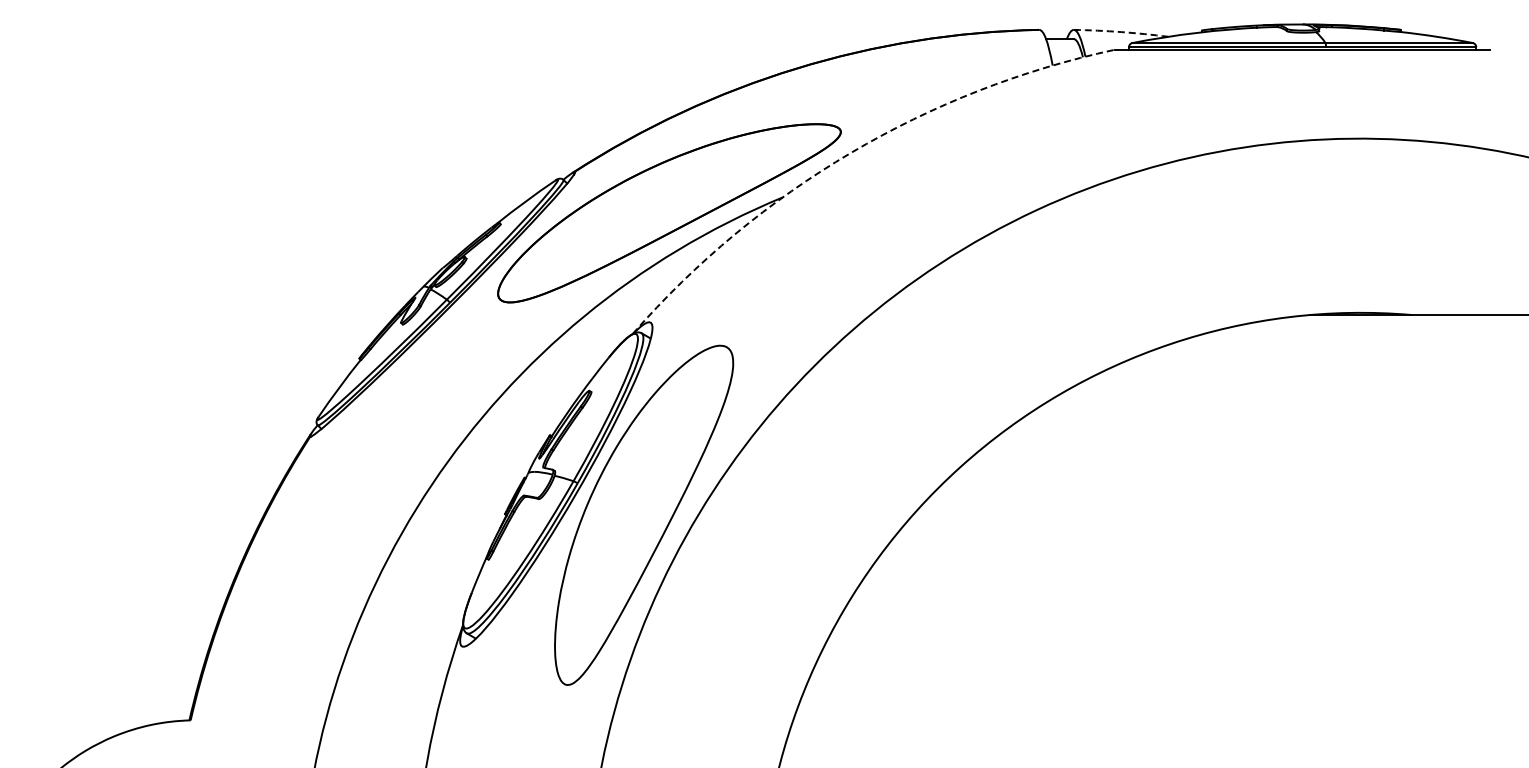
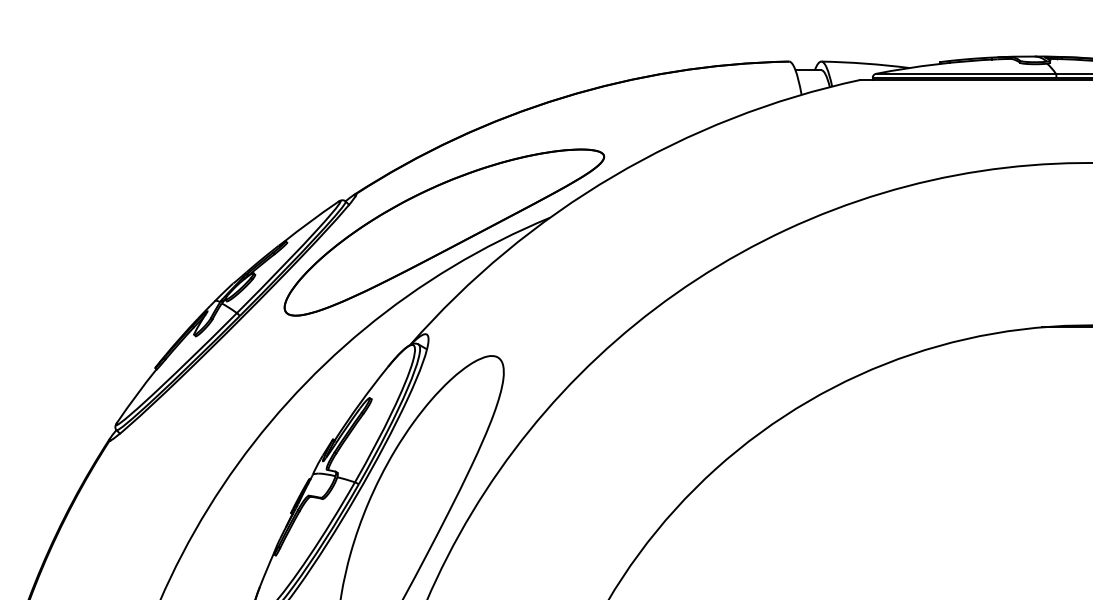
arc: (1121, 32) -> (865, 64), dashed -> solid
arc: (851, 152) -> (614, 175), dashed -> solid

